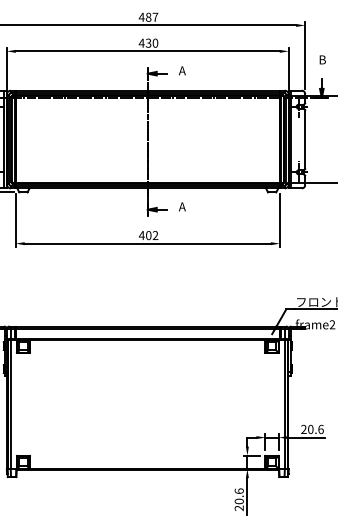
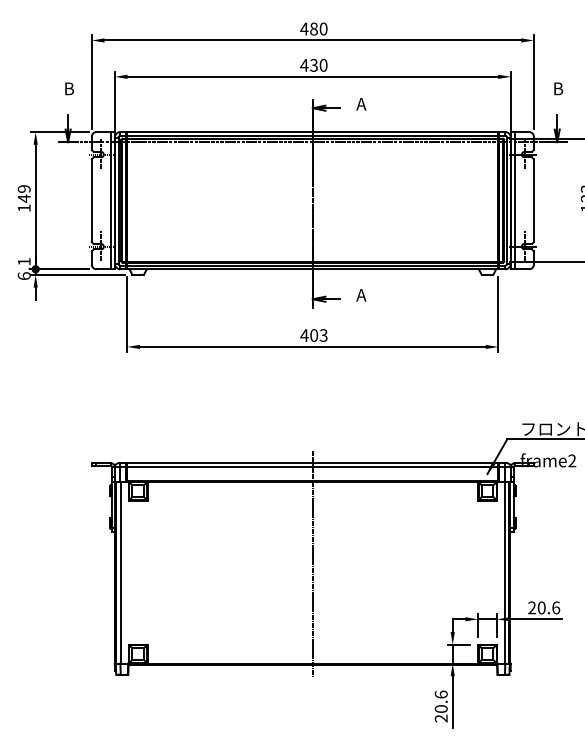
text: (155, 16) -> (323, 28), 487 -> 480
text: (155, 235) -> (323, 335), 402 -> 403
line: (147, 397) -> (312, 563), added

